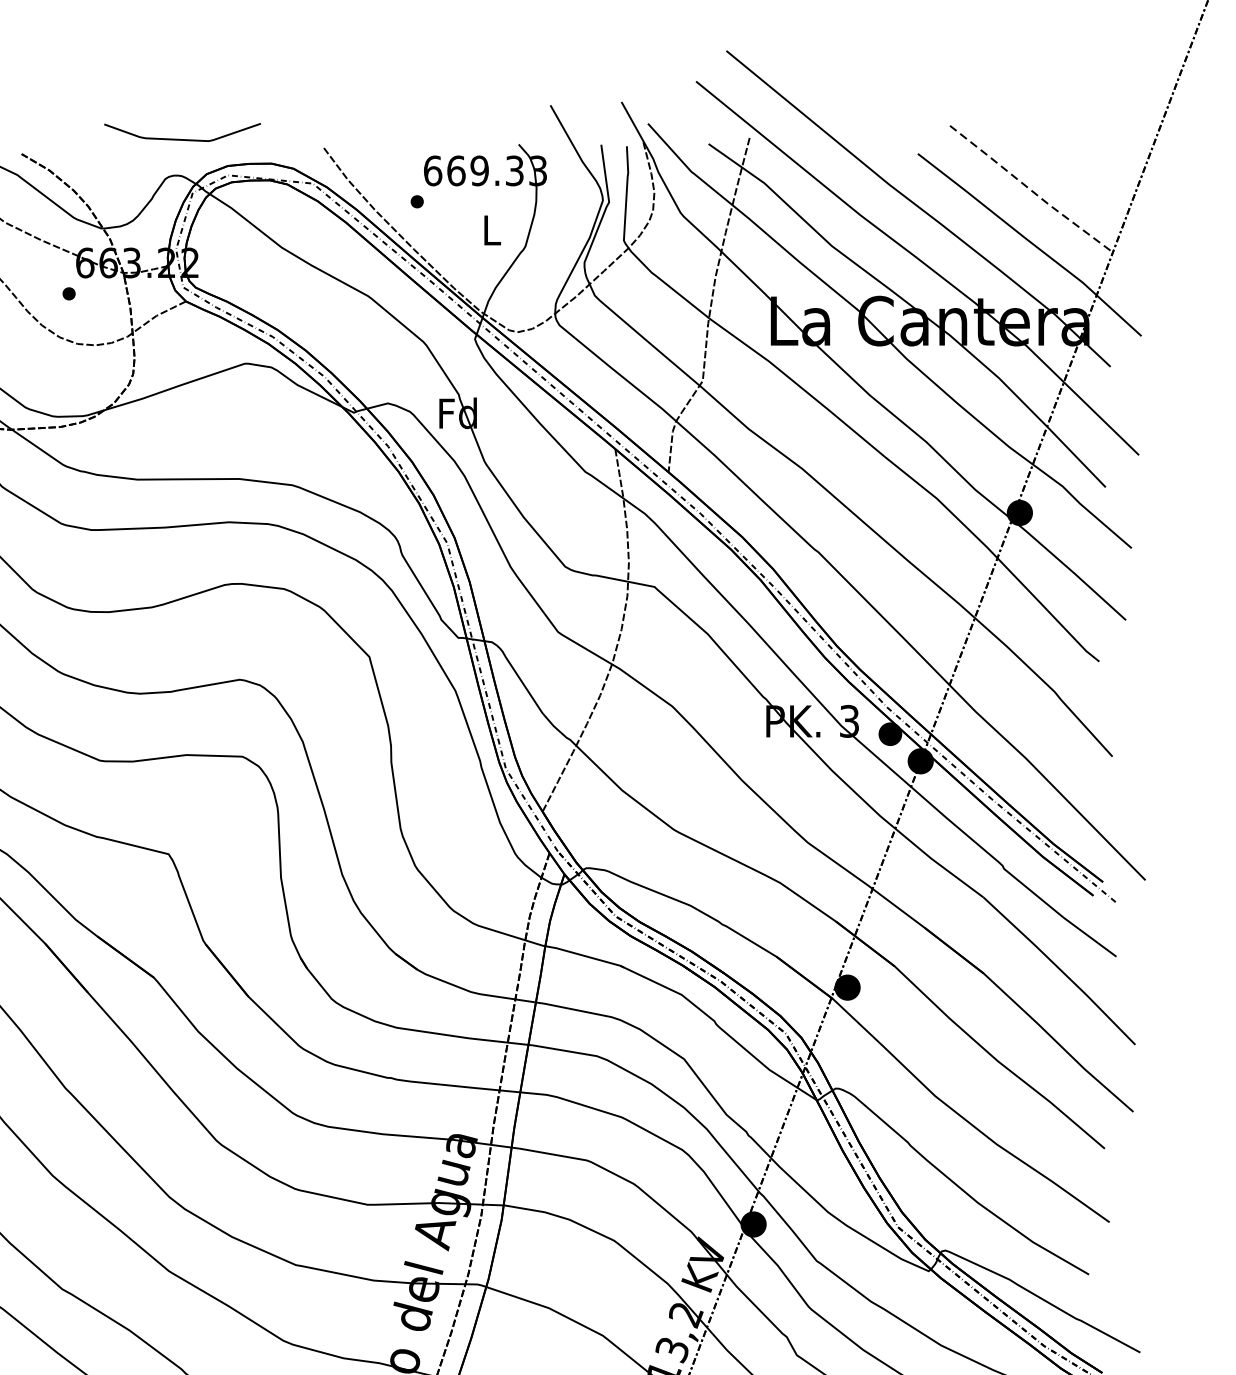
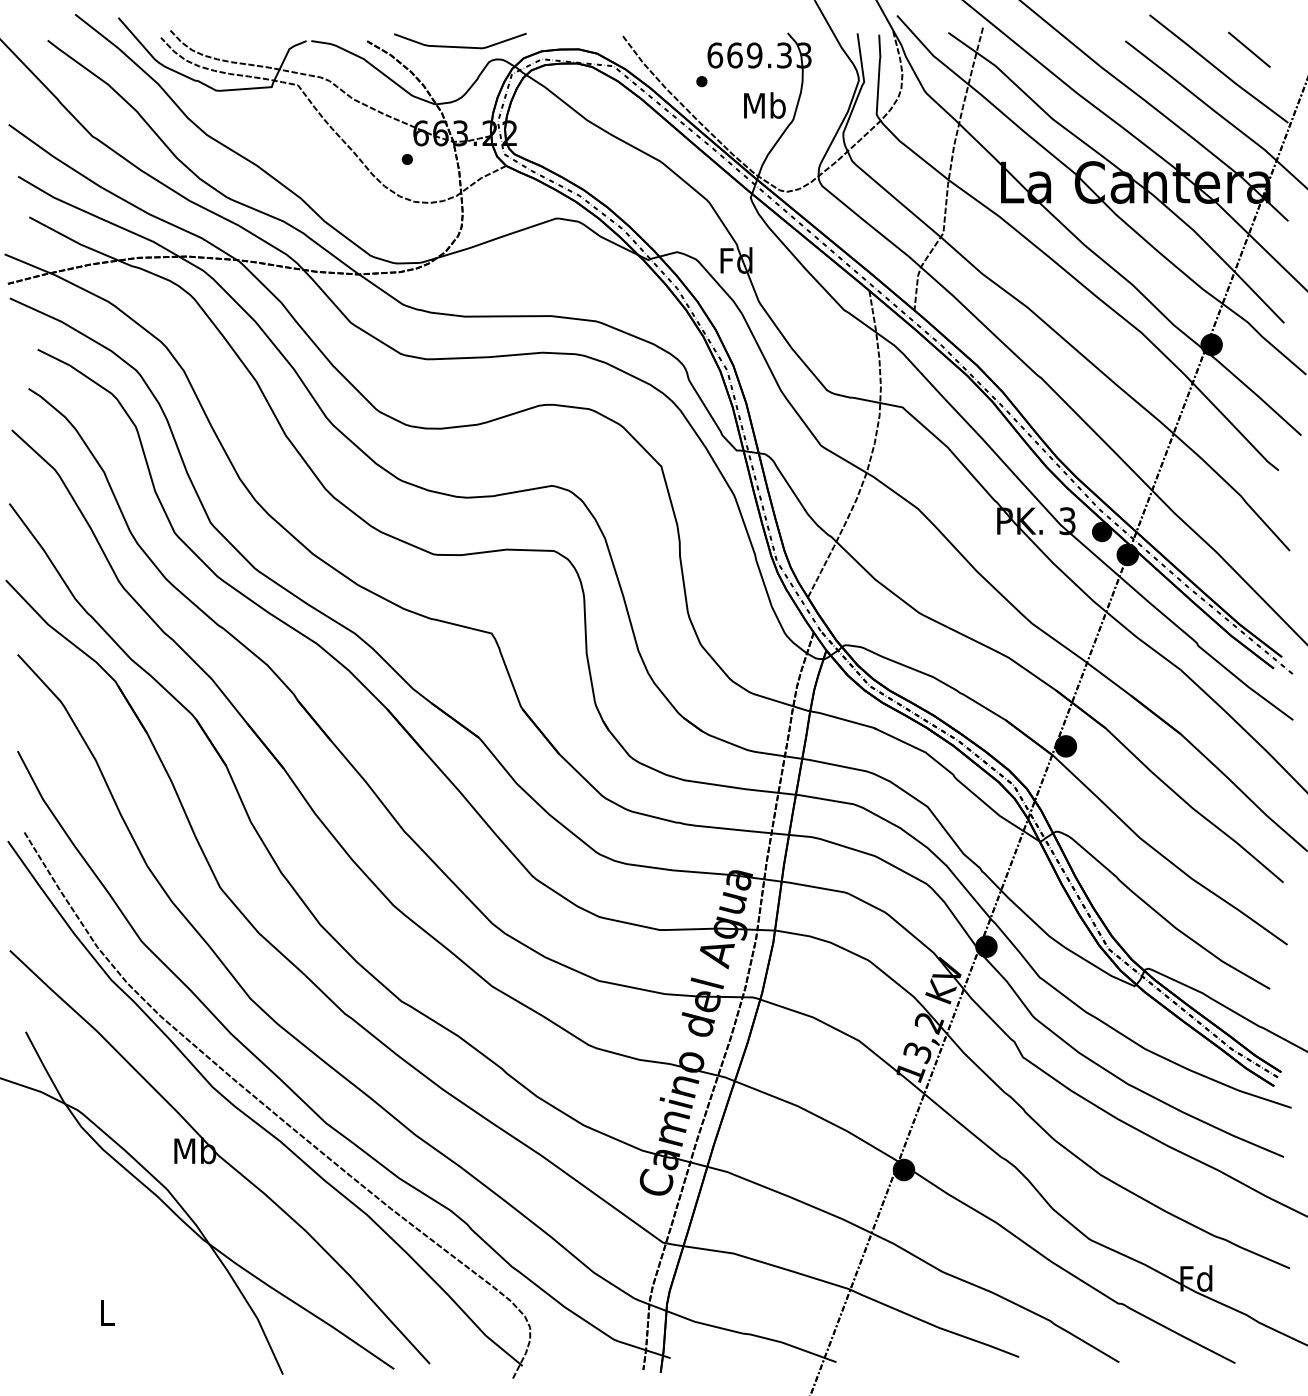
curve: (182, 138) -> (460, 46), moved
line: (1064, 163) -> (1249, 49), added
line: (1027, 187) -> (1218, 69), dashed -> solid
text: (491, 230) -> (764, 105), L -> Mb

